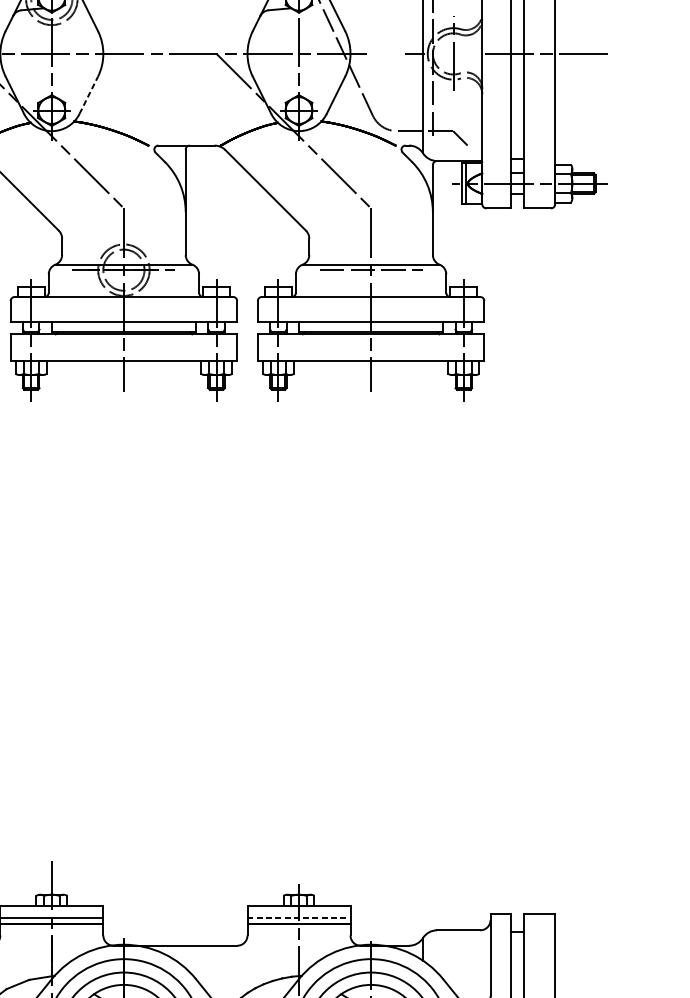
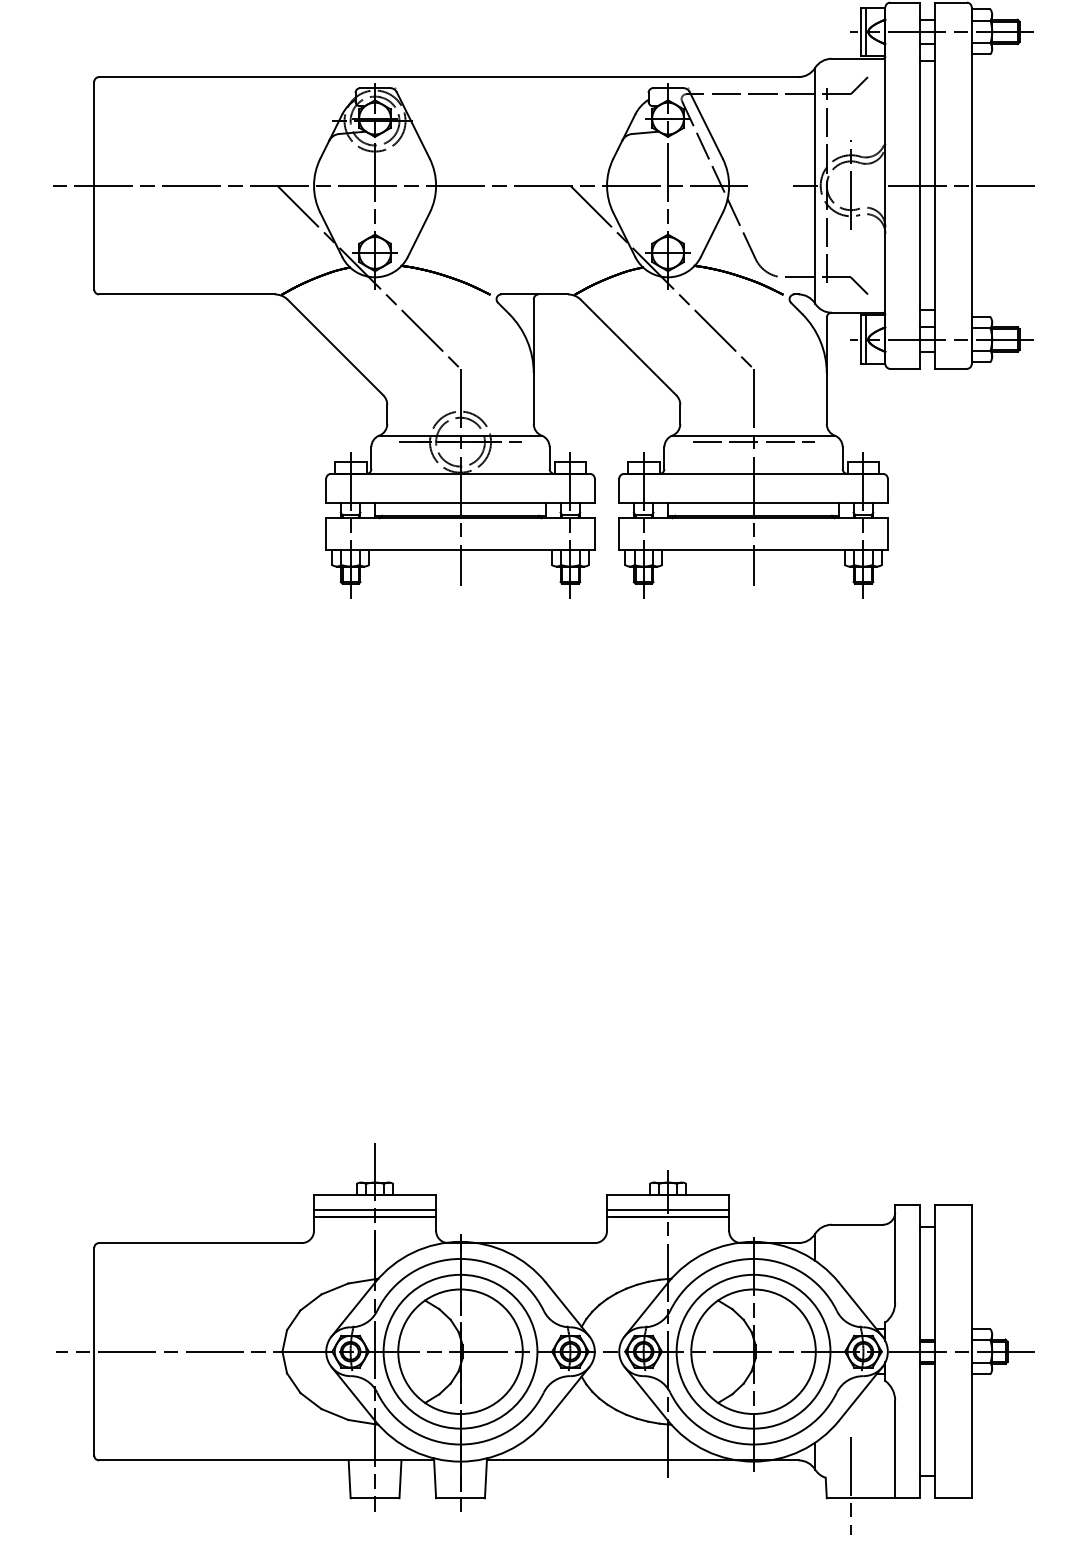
line: (88, 95) -> (418, 234), dashed -> solid
line: (299, 918) -> (668, 1210), dashed -> solid

